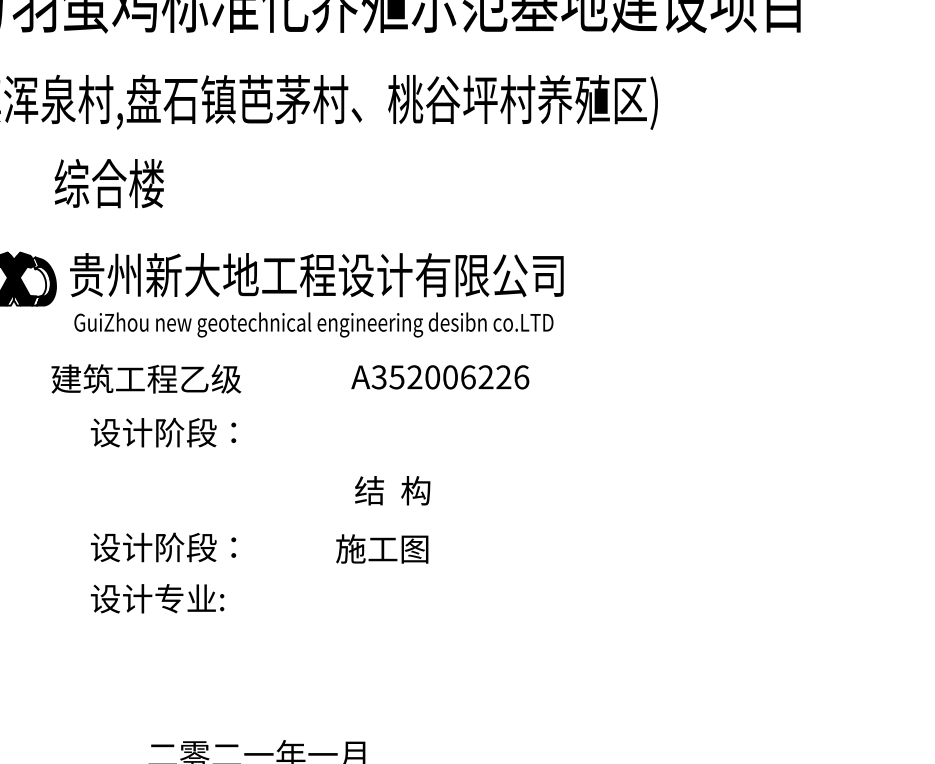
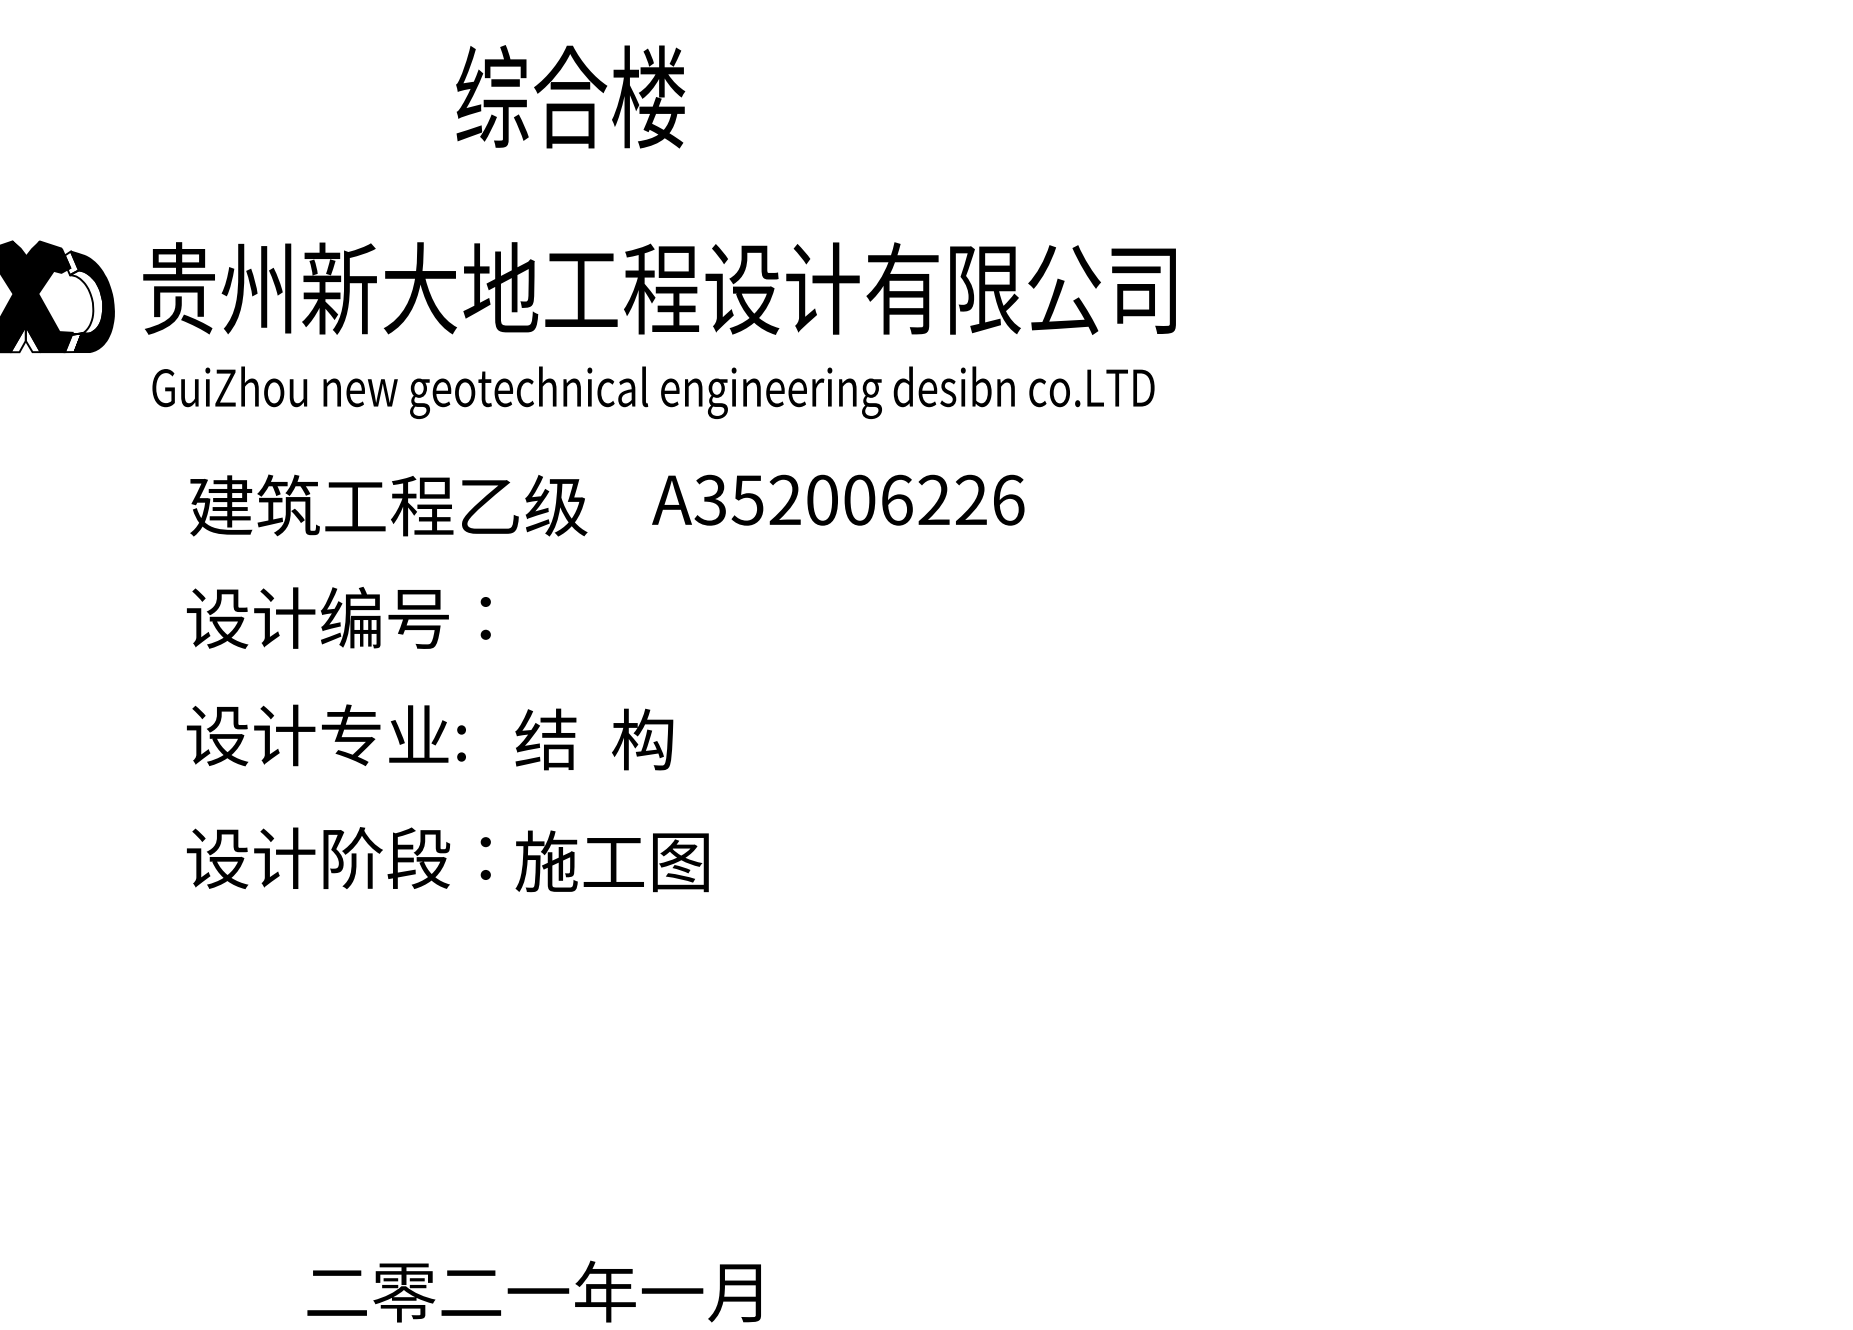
text: (108, 183) -> (568, 96), moved
text: (440, 377) -> (838, 500), moved
text: (146, 378) -> (389, 504), moved
text: (185, 432) -> (384, 617), 设计阶段： -> 设计编号：
text: (392, 490) -> (594, 738), moved
text: (382, 548) -> (612, 860), moved
text: (157, 598) -> (326, 734), moved

